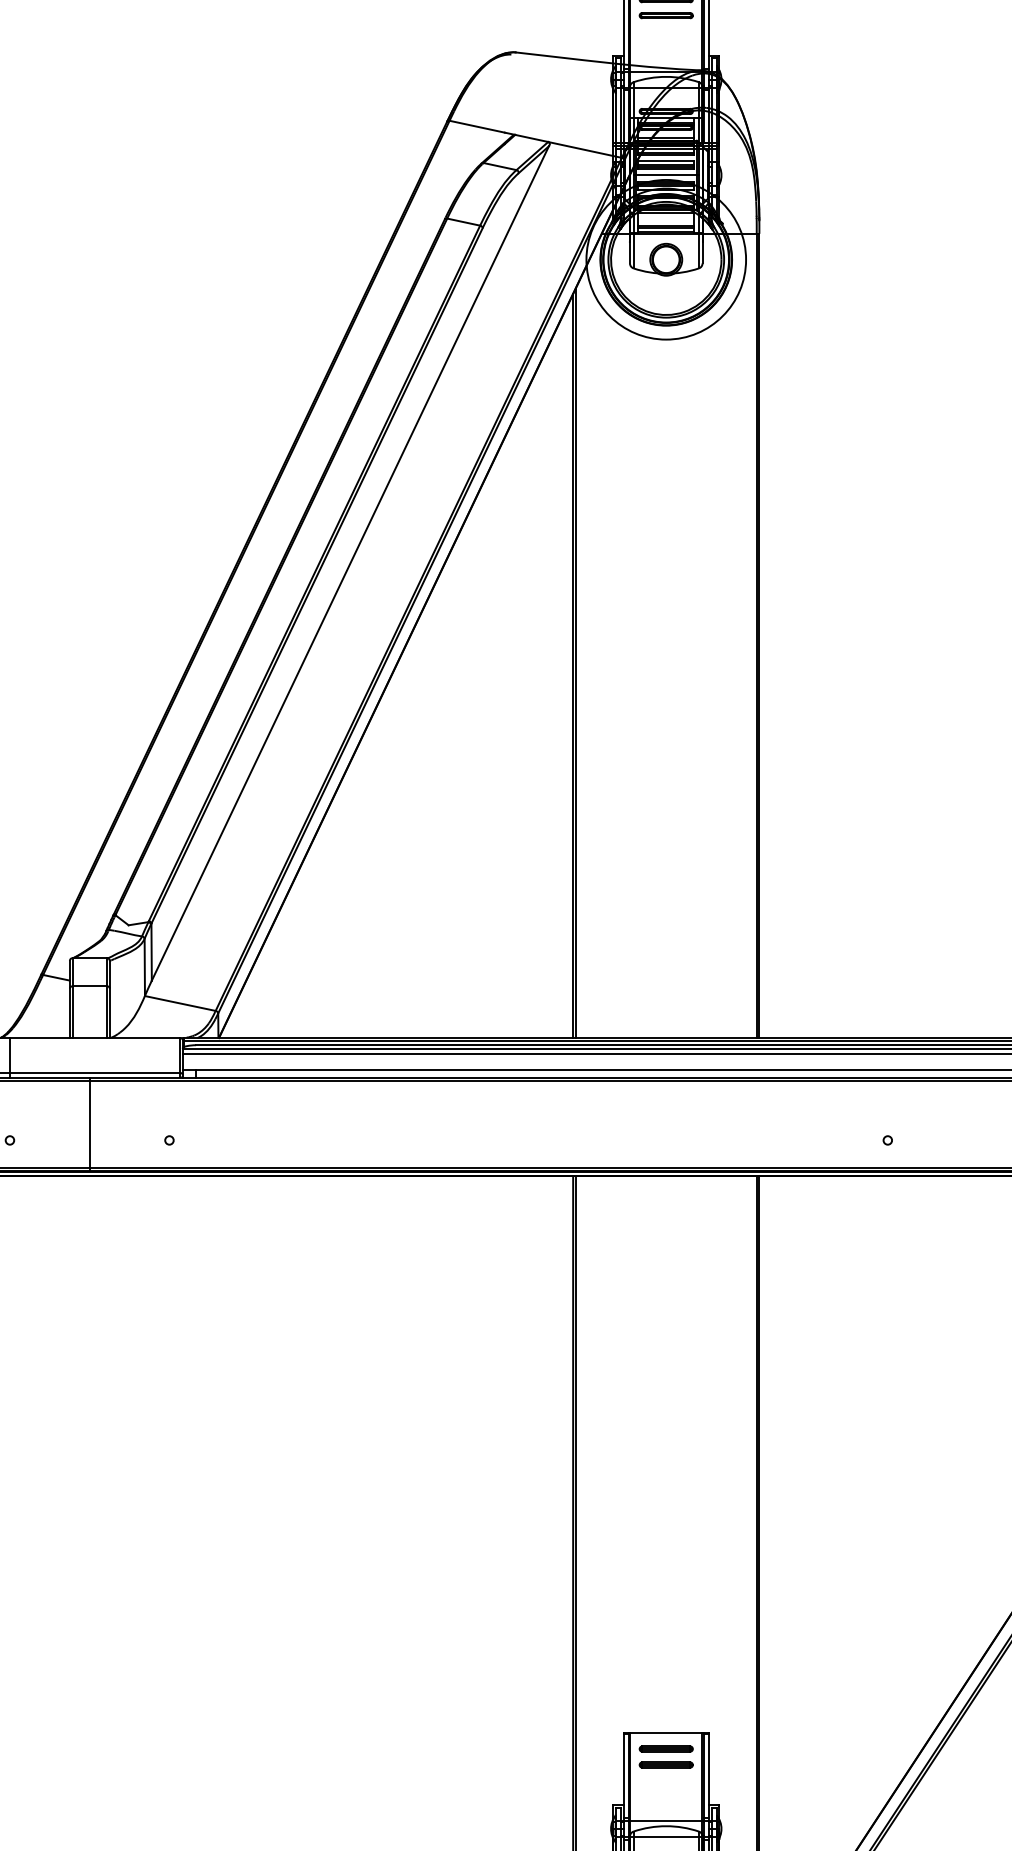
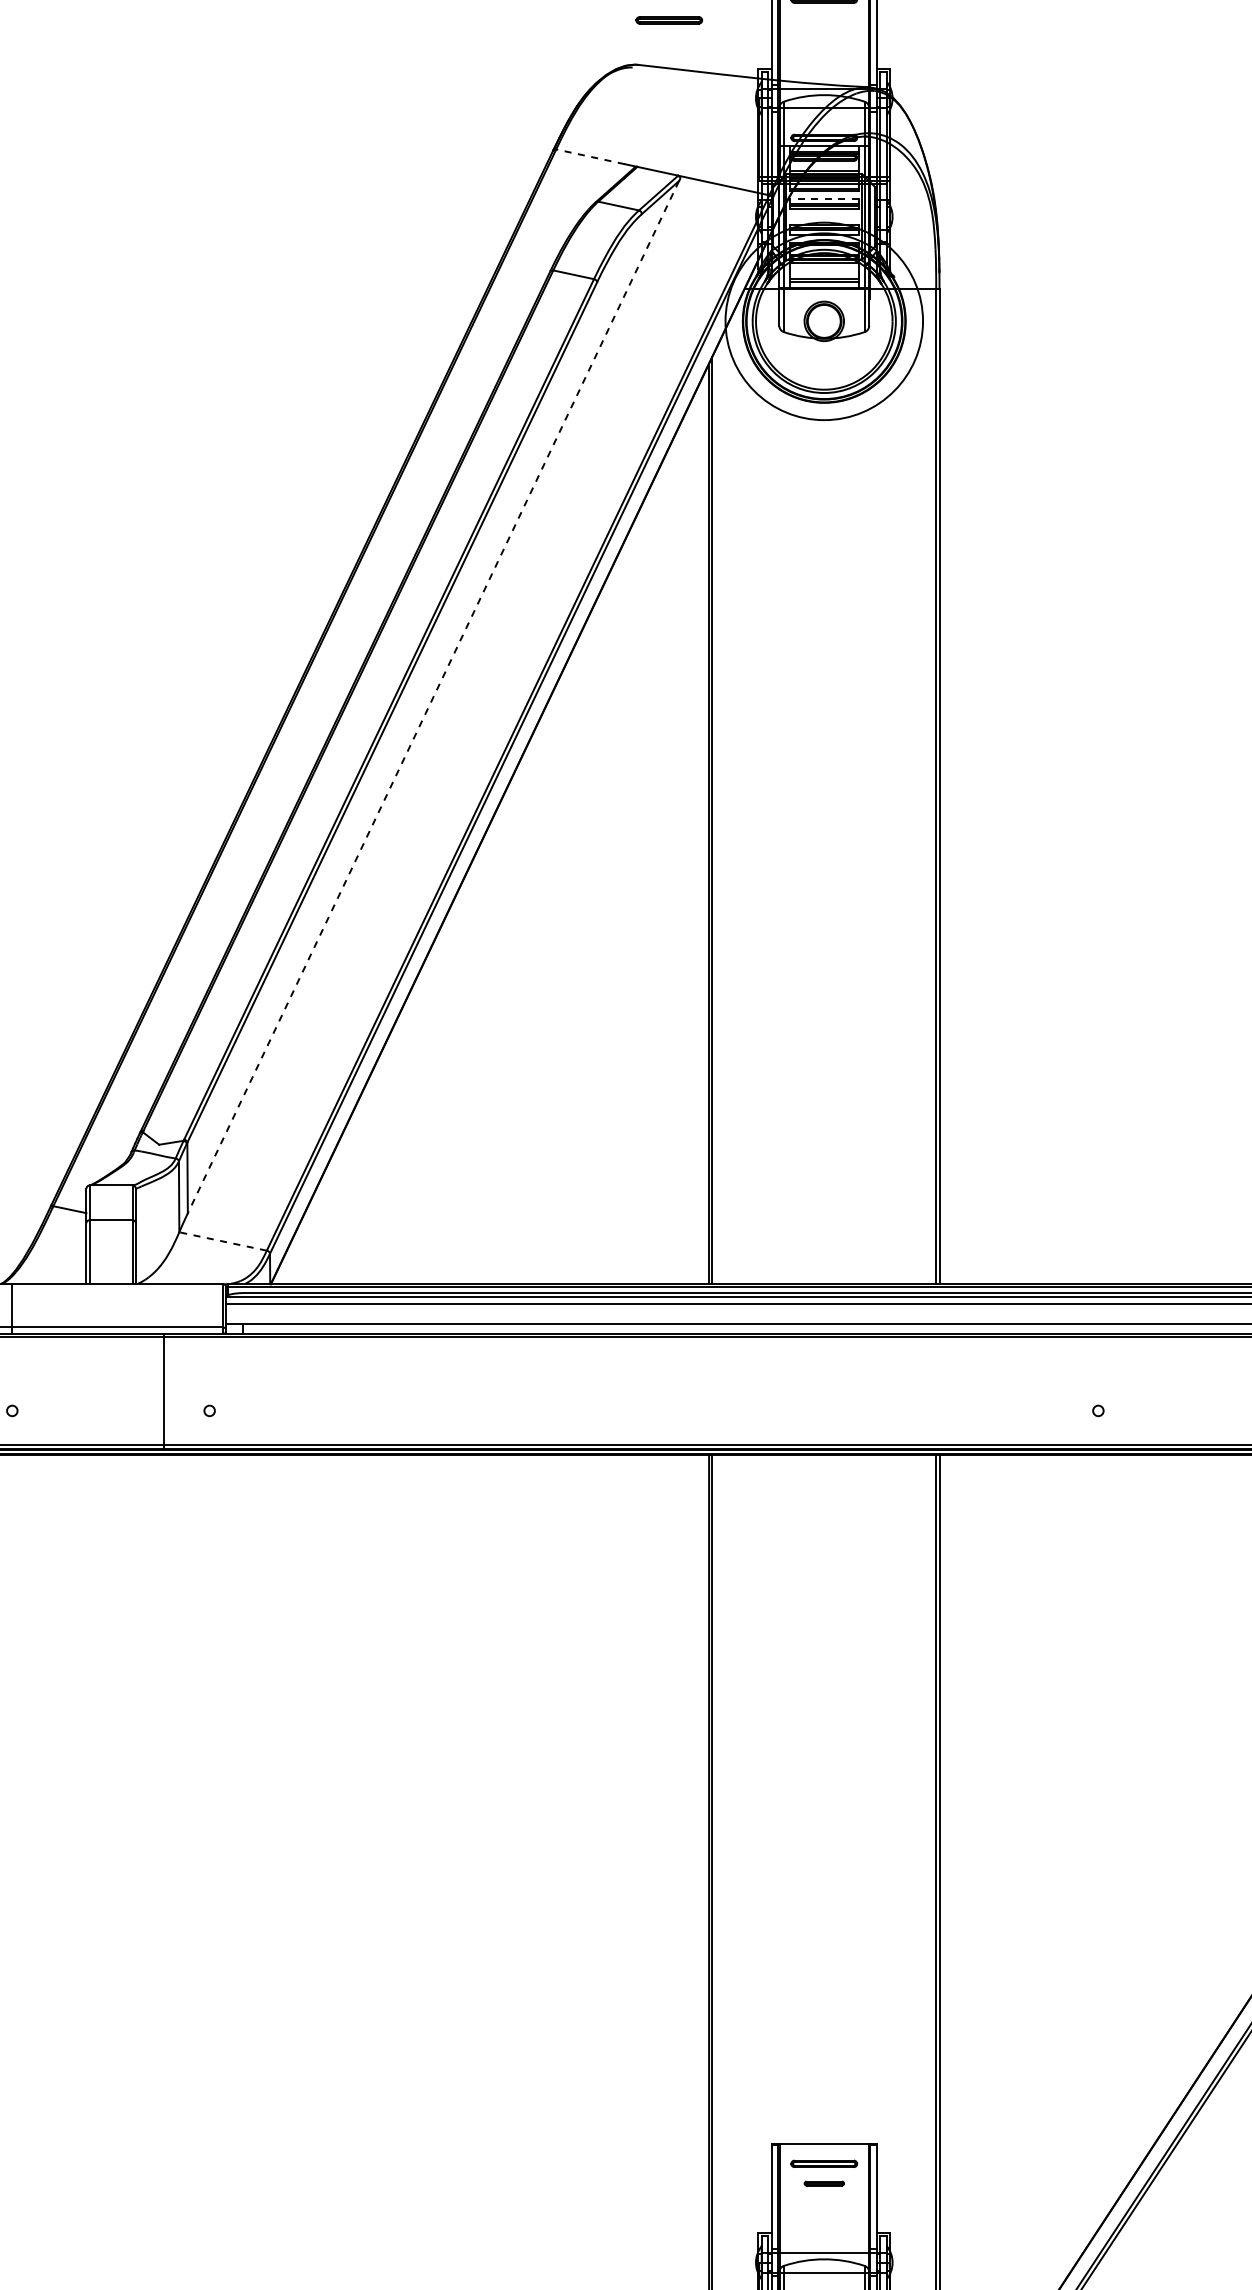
part: (666, 15) -> (669, 20), moved
line: (477, 126) -> (590, 156), solid -> dashed
line: (666, 160) -> (824, 198), solid -> dashed
line: (665, 174) -> (823, 216), removed
line: (350, 563) -> (433, 697), solid -> dashed
line: (180, 1003) -> (223, 1241), solid -> dashed
line: (89, 1123) -> (163, 1390), moved
part: (666, 1764) -> (824, 2183), size x0.6

